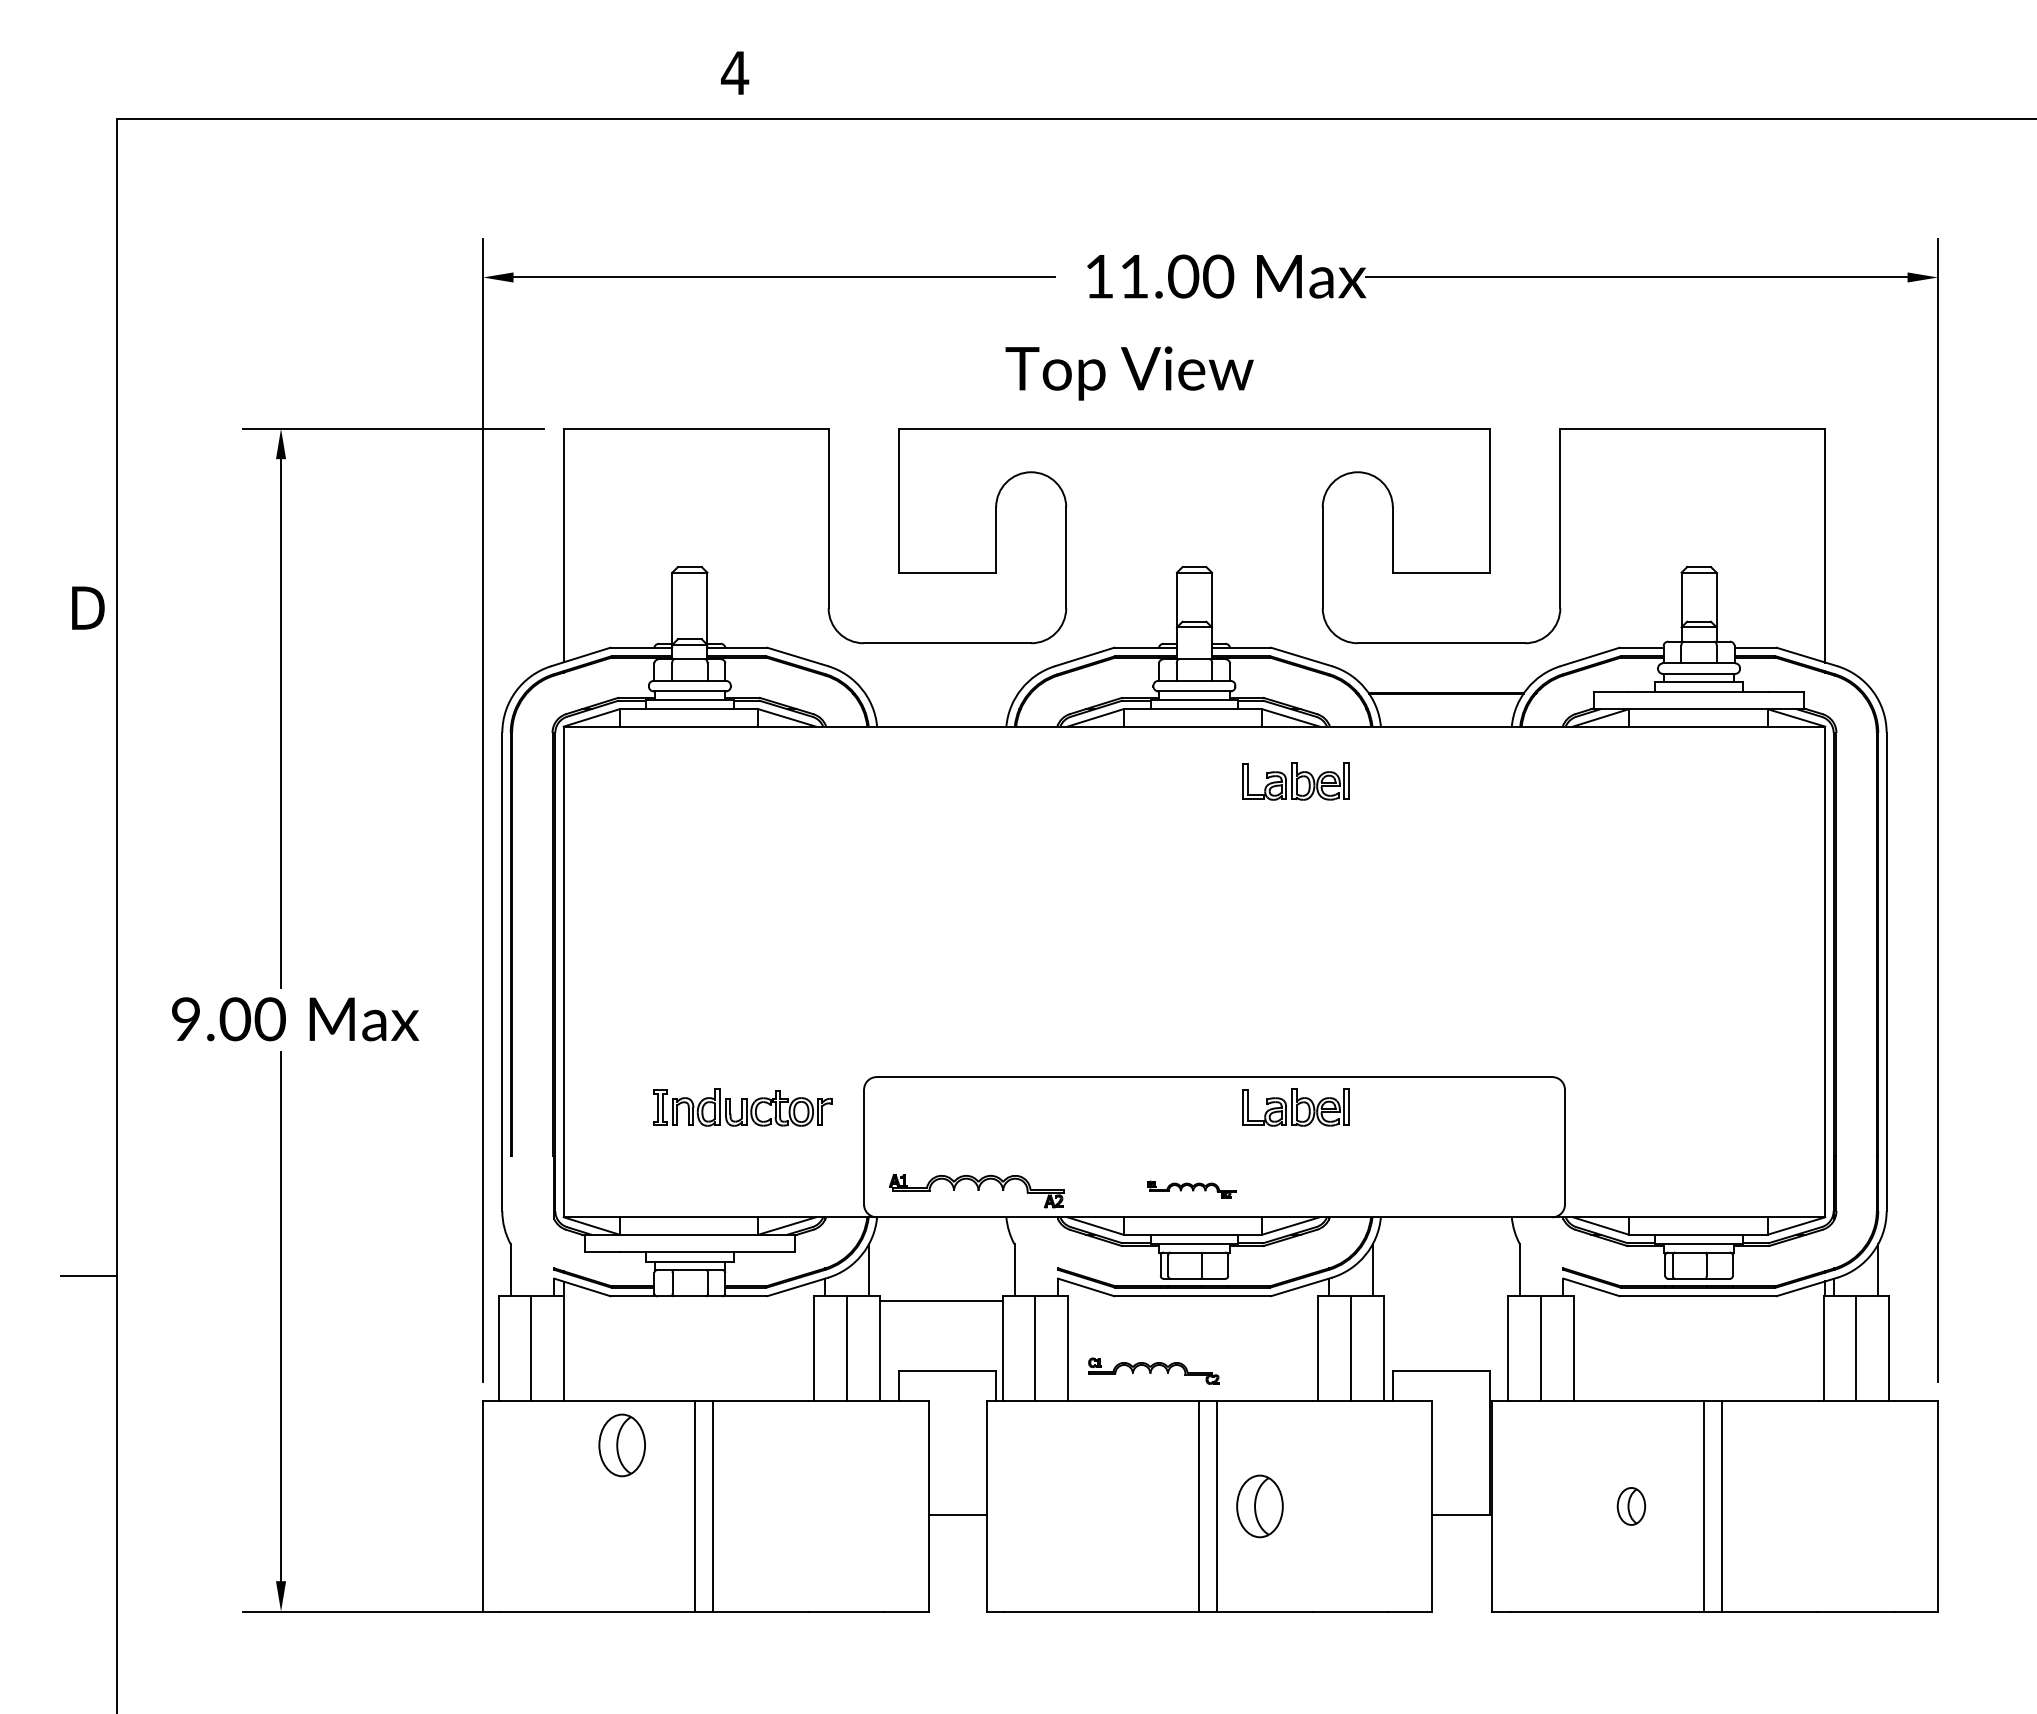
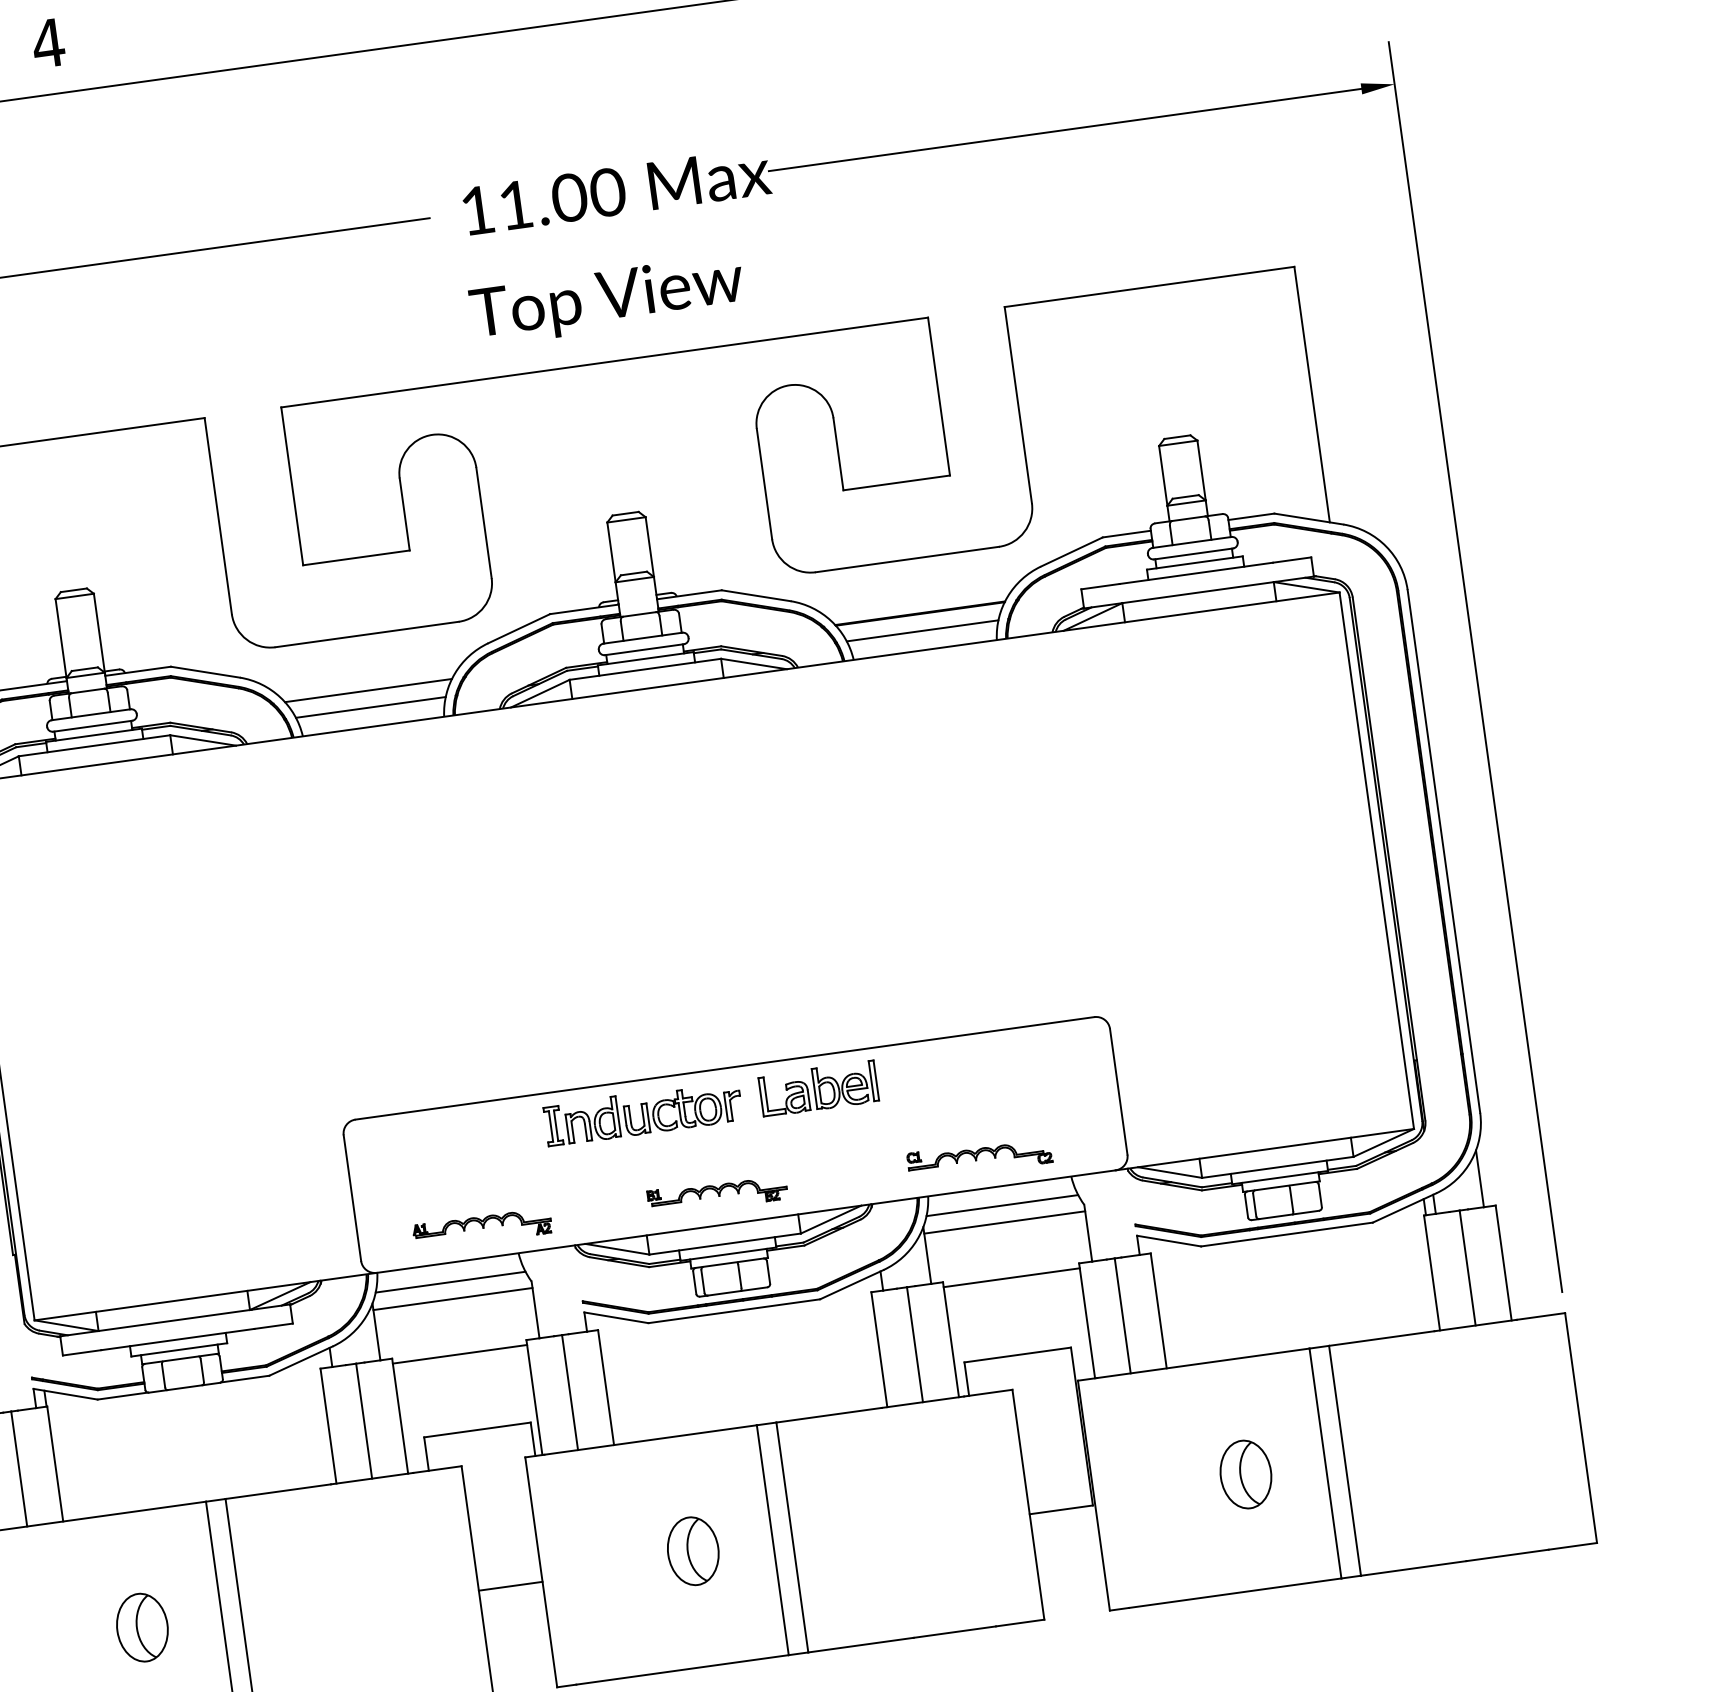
text: (1129, 373) -> (607, 300), moved
line: (941, 693) -> (368, 690), added
line: (941, 709) -> (370, 707), added
line: (1446, 709) -> (922, 631), added
part: (1295, 781) -> (768, 732), removed
part: (742, 1107) -> (643, 1113), moved
part: (1191, 1189) -> (716, 1194), size x1.43
part: (976, 1190) -> (481, 1228), size x0.71
line: (941, 1234) -> (450, 1281), added
line: (1446, 1234) -> (1002, 1205), added
line: (941, 1250) -> (452, 1299), added
line: (1445, 1250) -> (1003, 1222), added
line: (1445, 1300) -> (1011, 1277), added
part: (1153, 1370) -> (979, 1157), moved
part: (621, 1445) -> (141, 1627), moved
part: (1259, 1506) -> (692, 1551), moved
part: (1631, 1506) -> (1246, 1474), size x1.67

